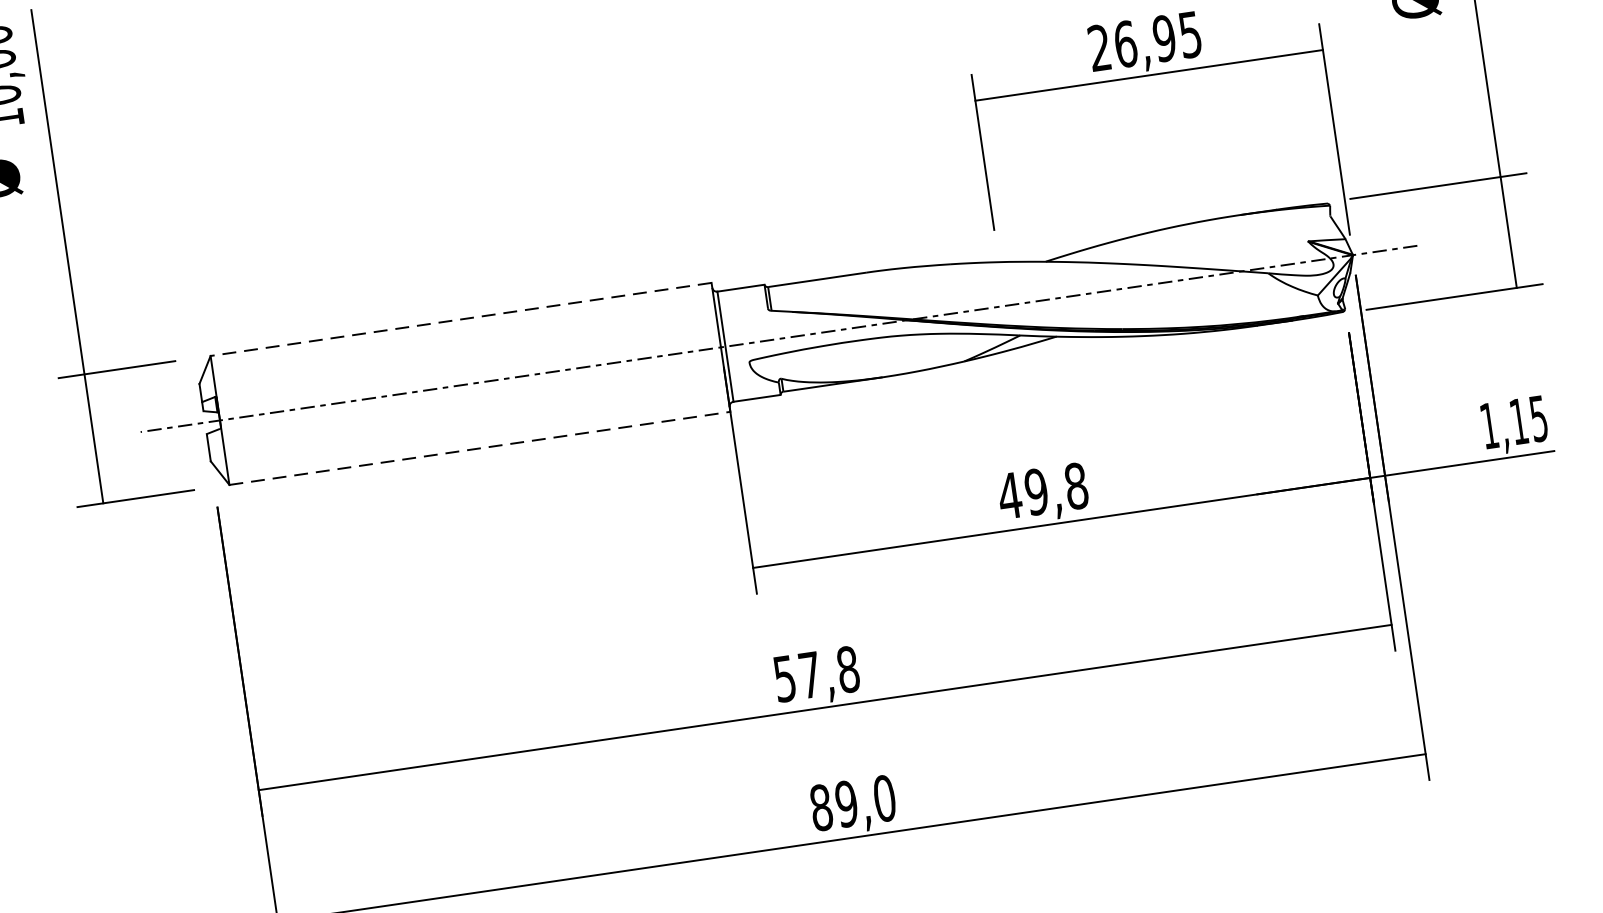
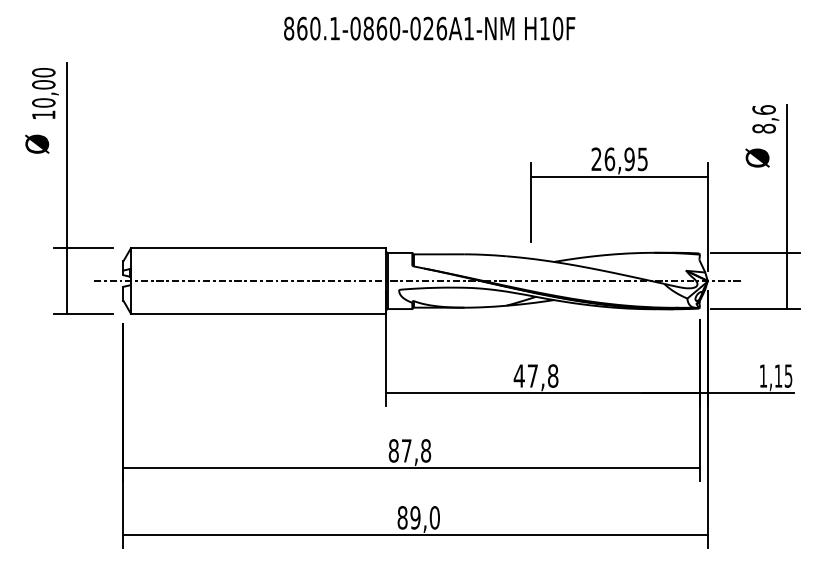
line: (461, 320) -> (258, 248), dashed -> solid
line: (479, 447) -> (258, 313), dashed -> solid
text: (1035, 490) -> (532, 375), 49,8 -> 47,8
text: (784, 678) -> (393, 450), 57,8 -> 87,8

